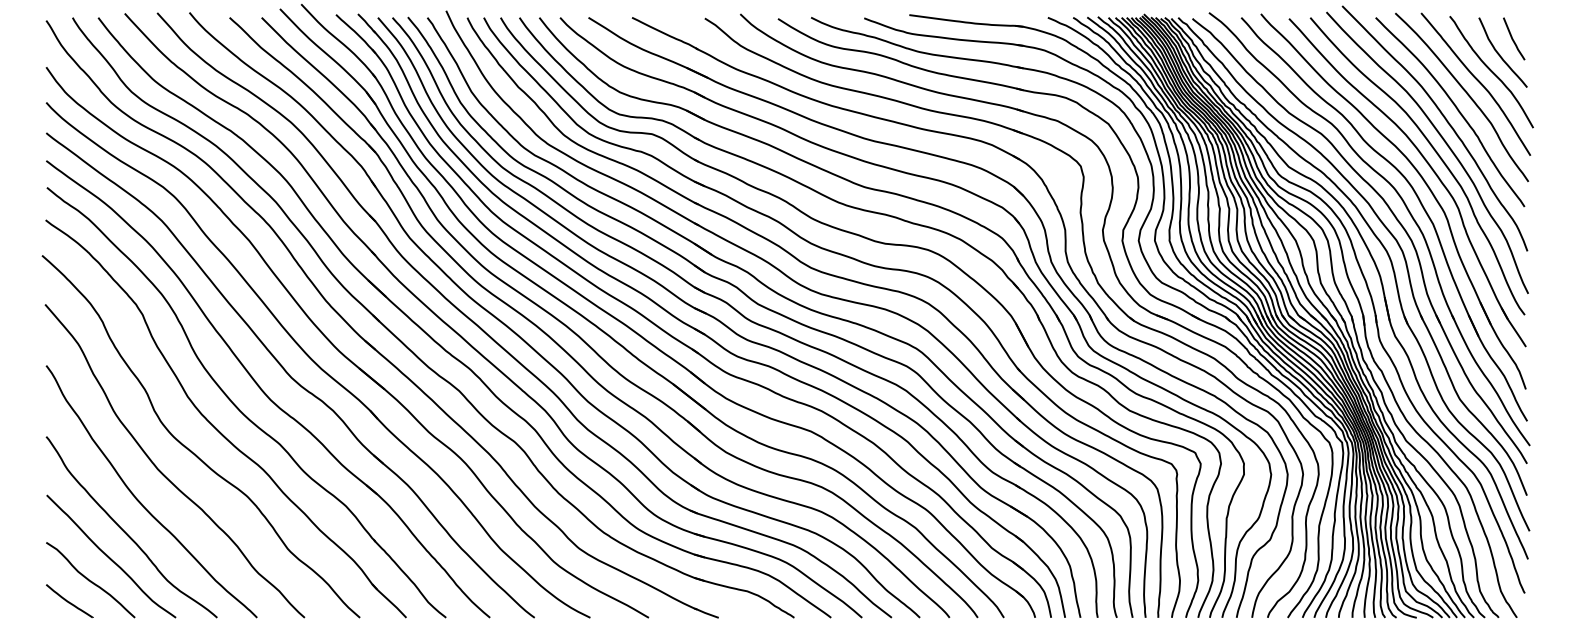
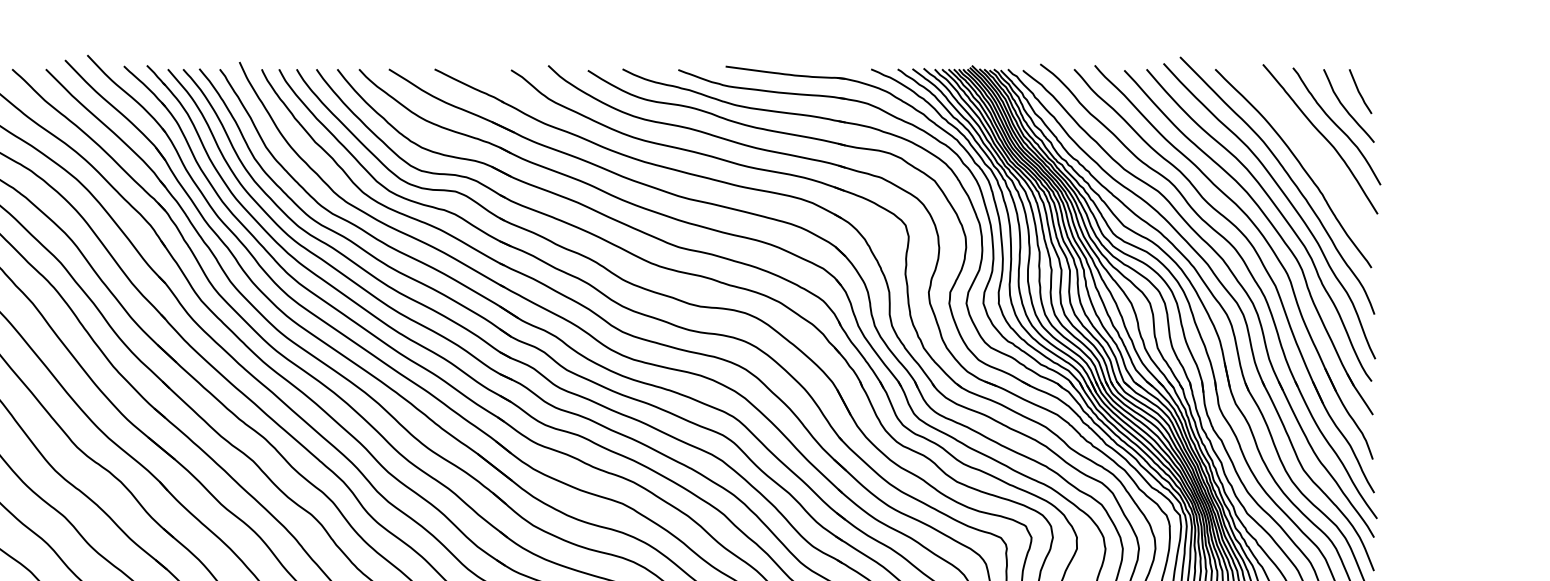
curve: (1466, 94) -> (1310, 149), removed

